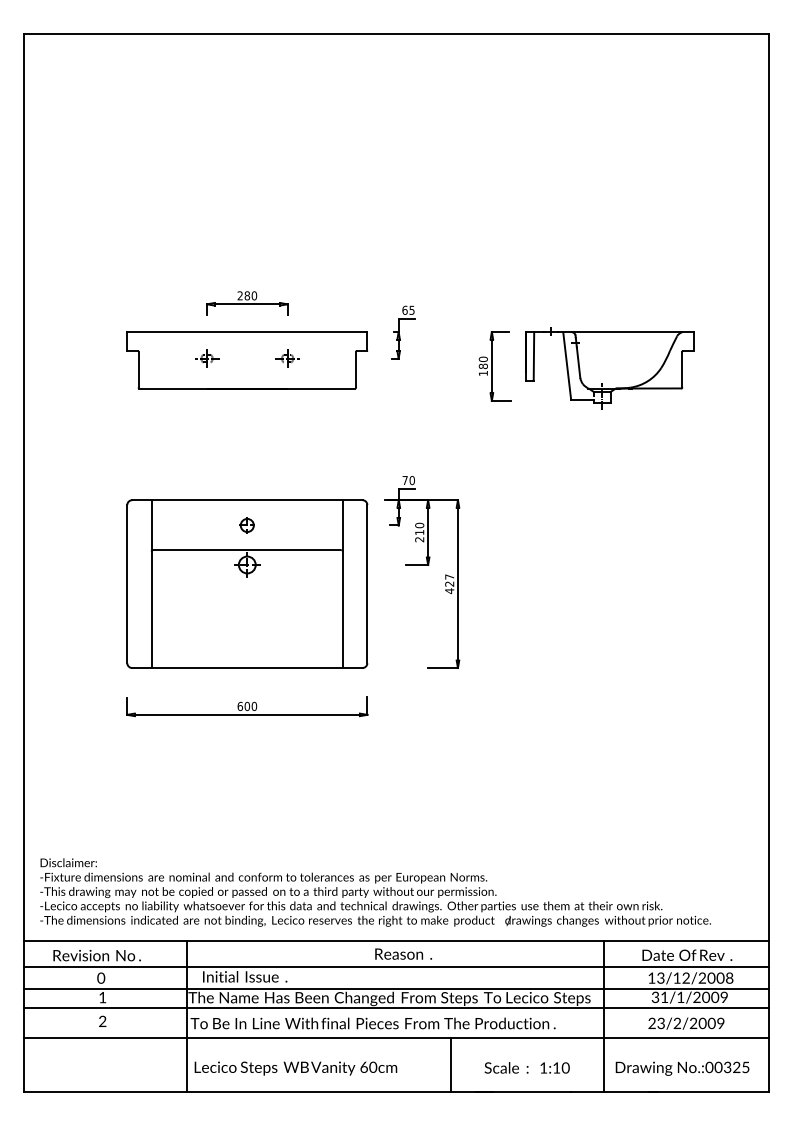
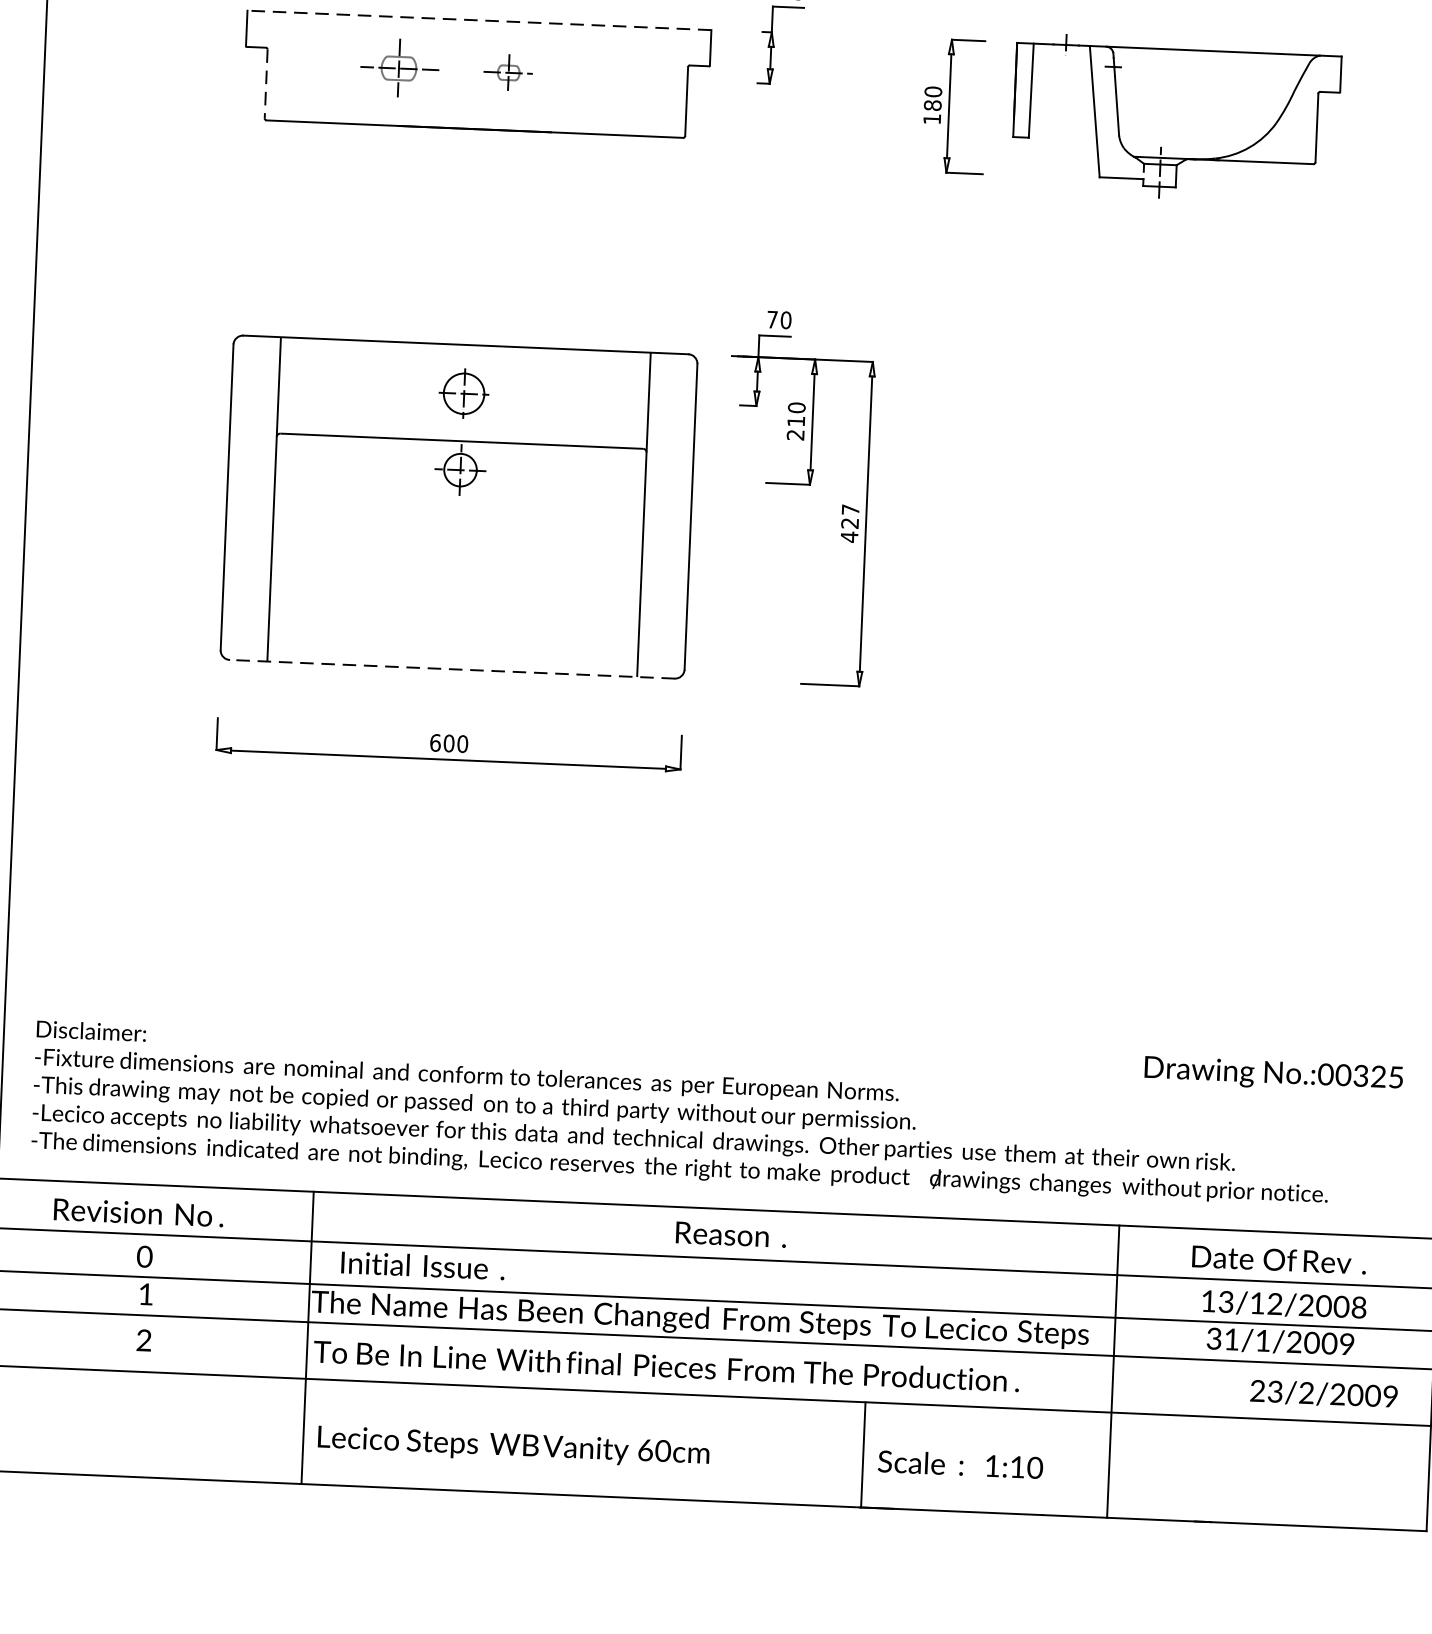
line: (246, 332) -> (477, 20), solid -> dashed
part: (207, 358) -> (400, 67), size x1.6
part: (287, 358) -> (508, 72), moved
line: (138, 369) -> (266, 83), solid -> dashed
part: (246, 525) -> (462, 393), size x1.6
line: (246, 668) -> (450, 670), solid -> dashed
text: (686, 1023) -> (1324, 1393), moved
line: (450, 1064) -> (862, 1453), moved
text: (682, 1068) -> (1273, 1074), moved

